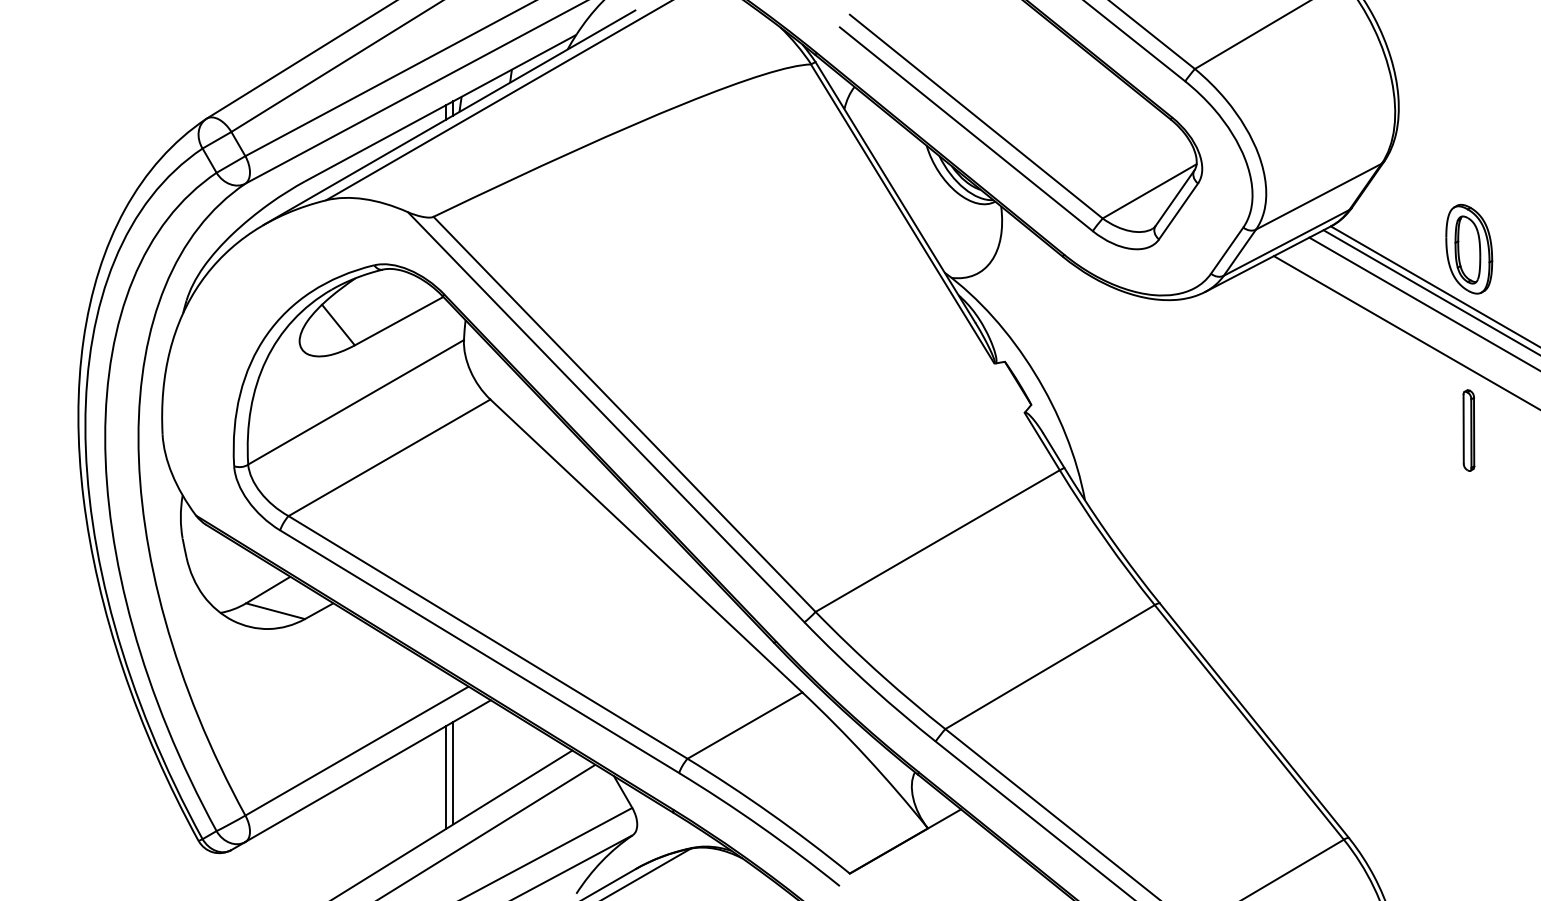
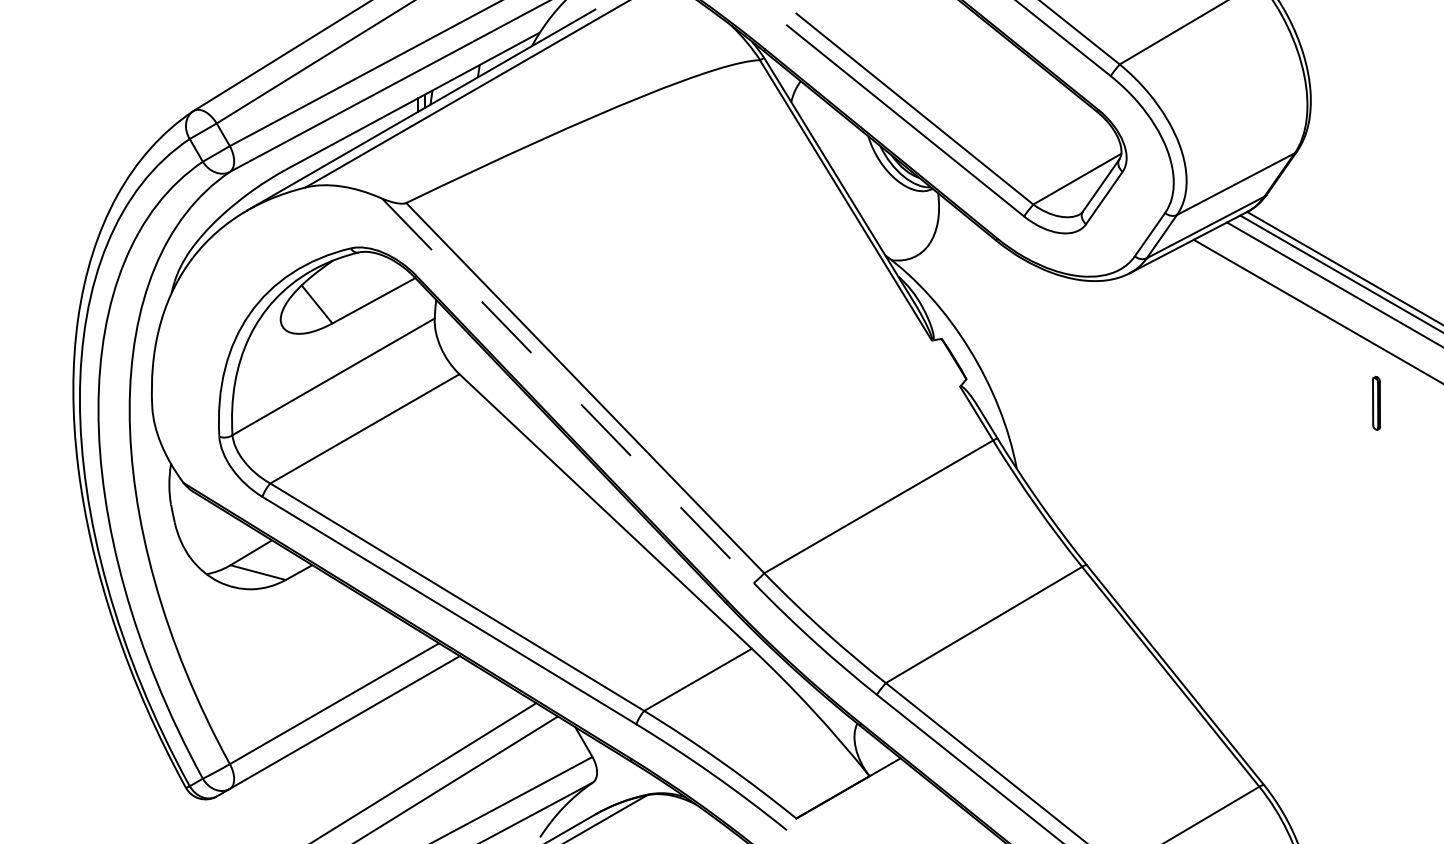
part: (1468, 248) -> (1376, 232), removed
line: (606, 417) -> (568, 391), solid -> dashed
part: (1468, 430) -> (1376, 403), size x0.7
line: (453, 773) -> (424, 724), removed
line: (446, 777) -> (418, 728), removed

